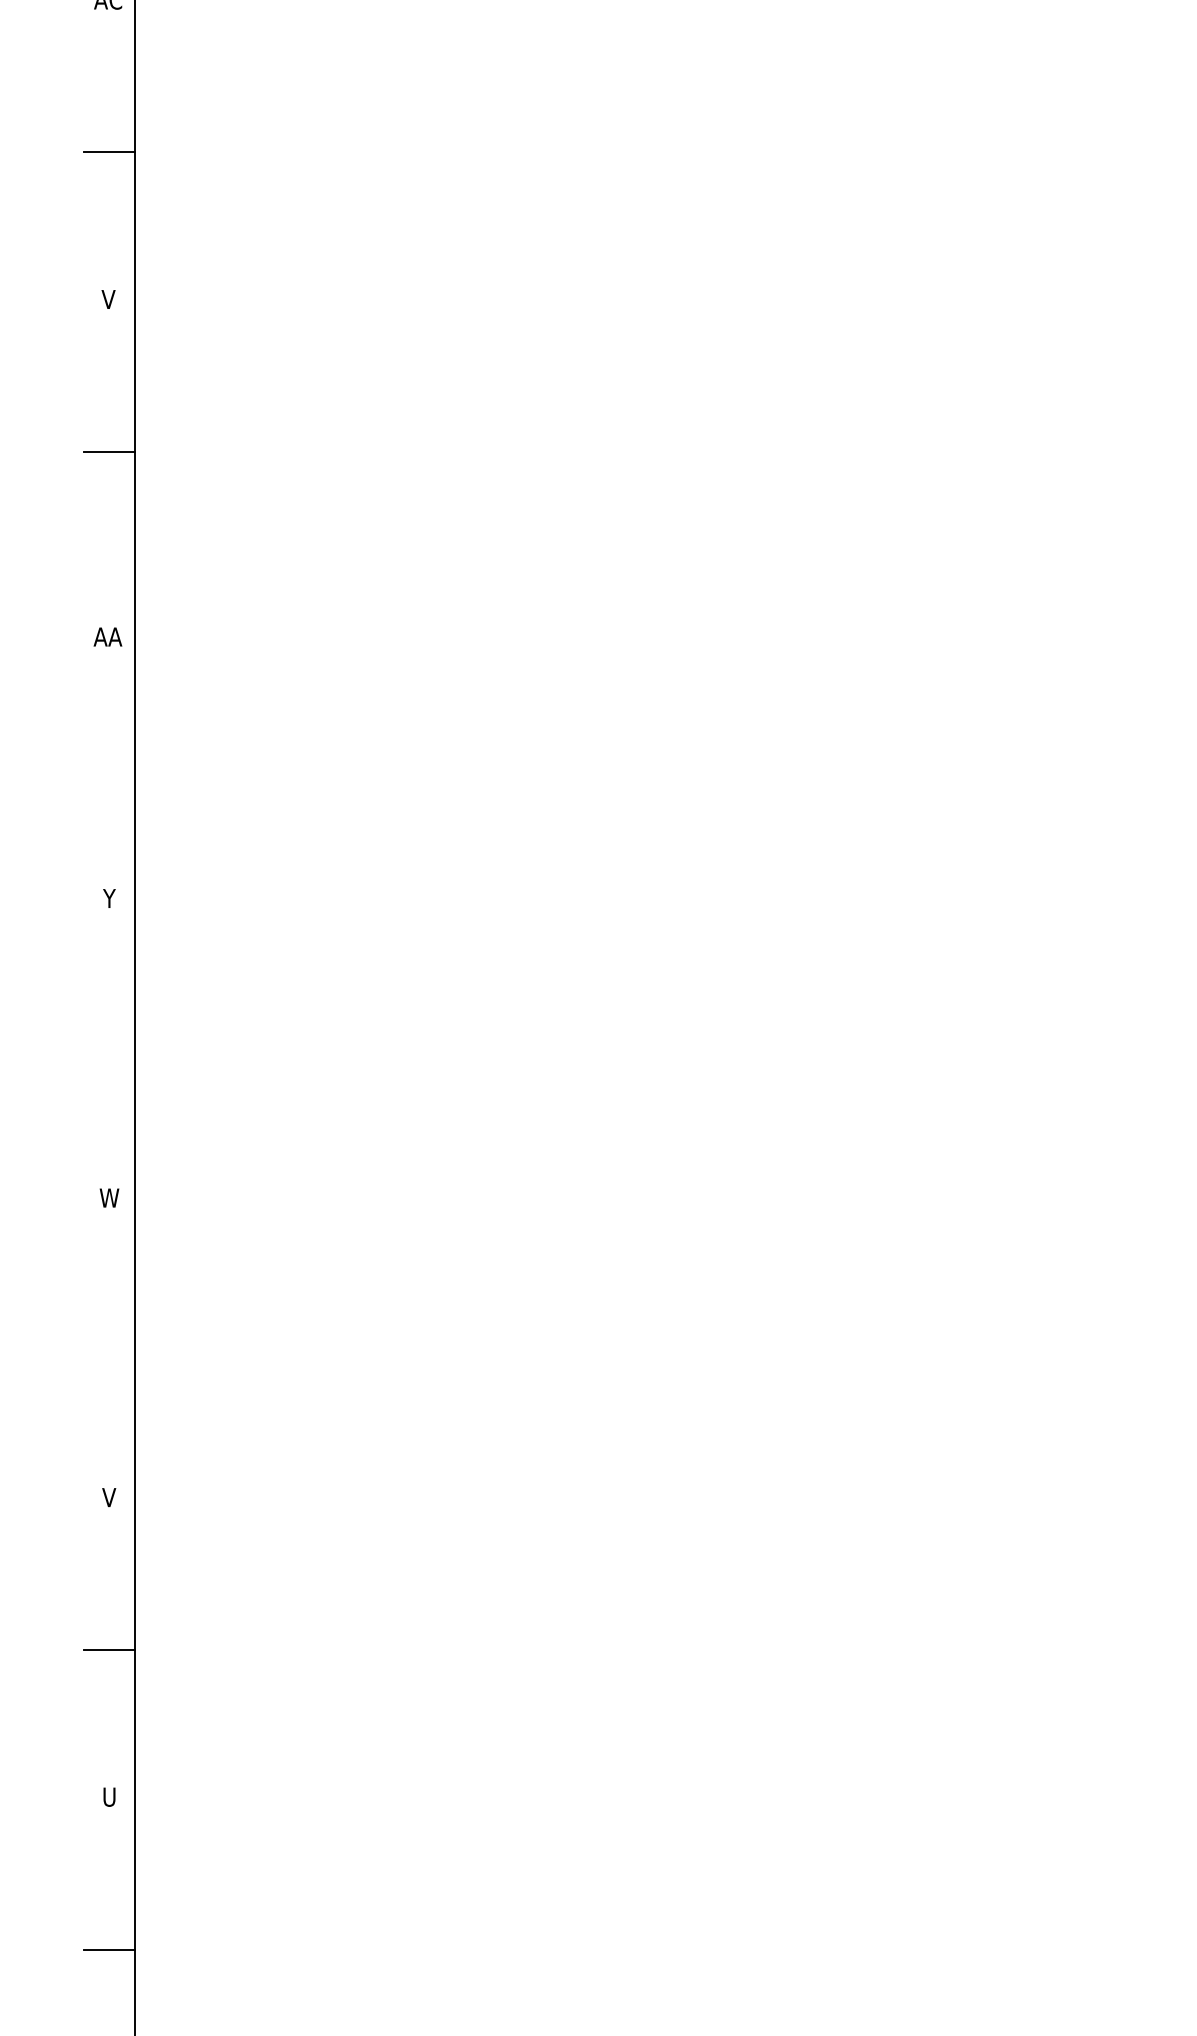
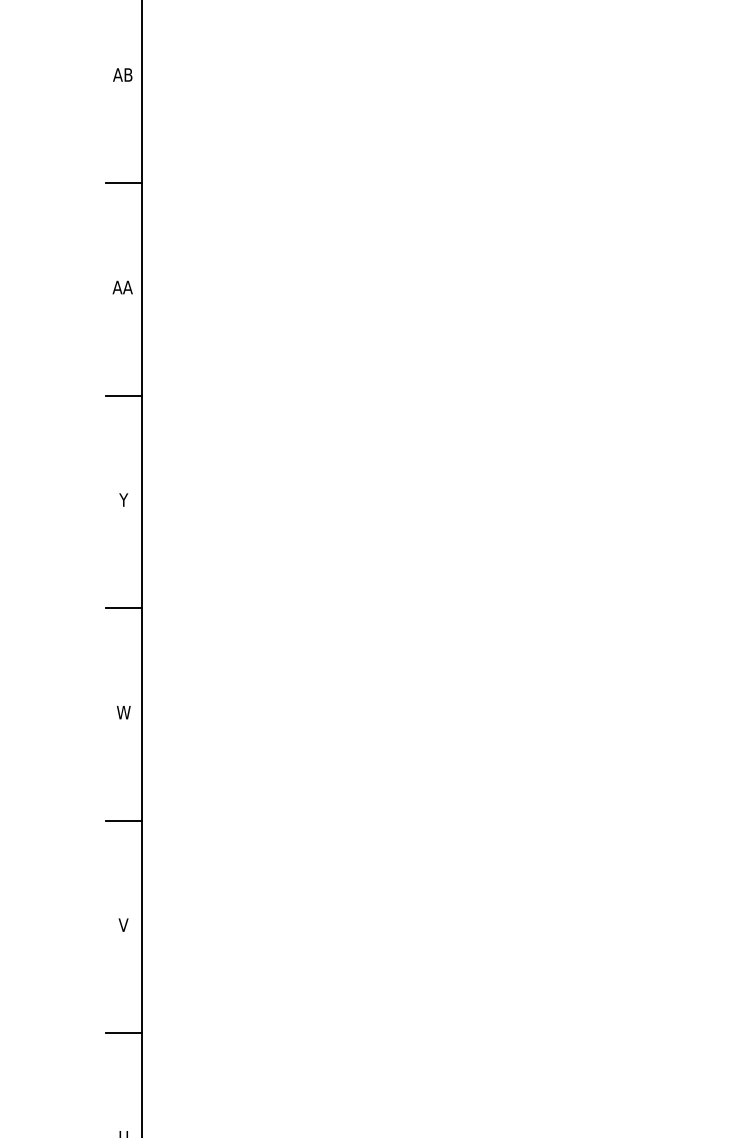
text: (107, 299) -> (122, 74), V -> AB
text: (107, 636) -> (122, 287), moved
line: (109, 751) -> (123, 395), added
line: (109, 1050) -> (123, 607), added
line: (109, 1350) -> (123, 820), added

